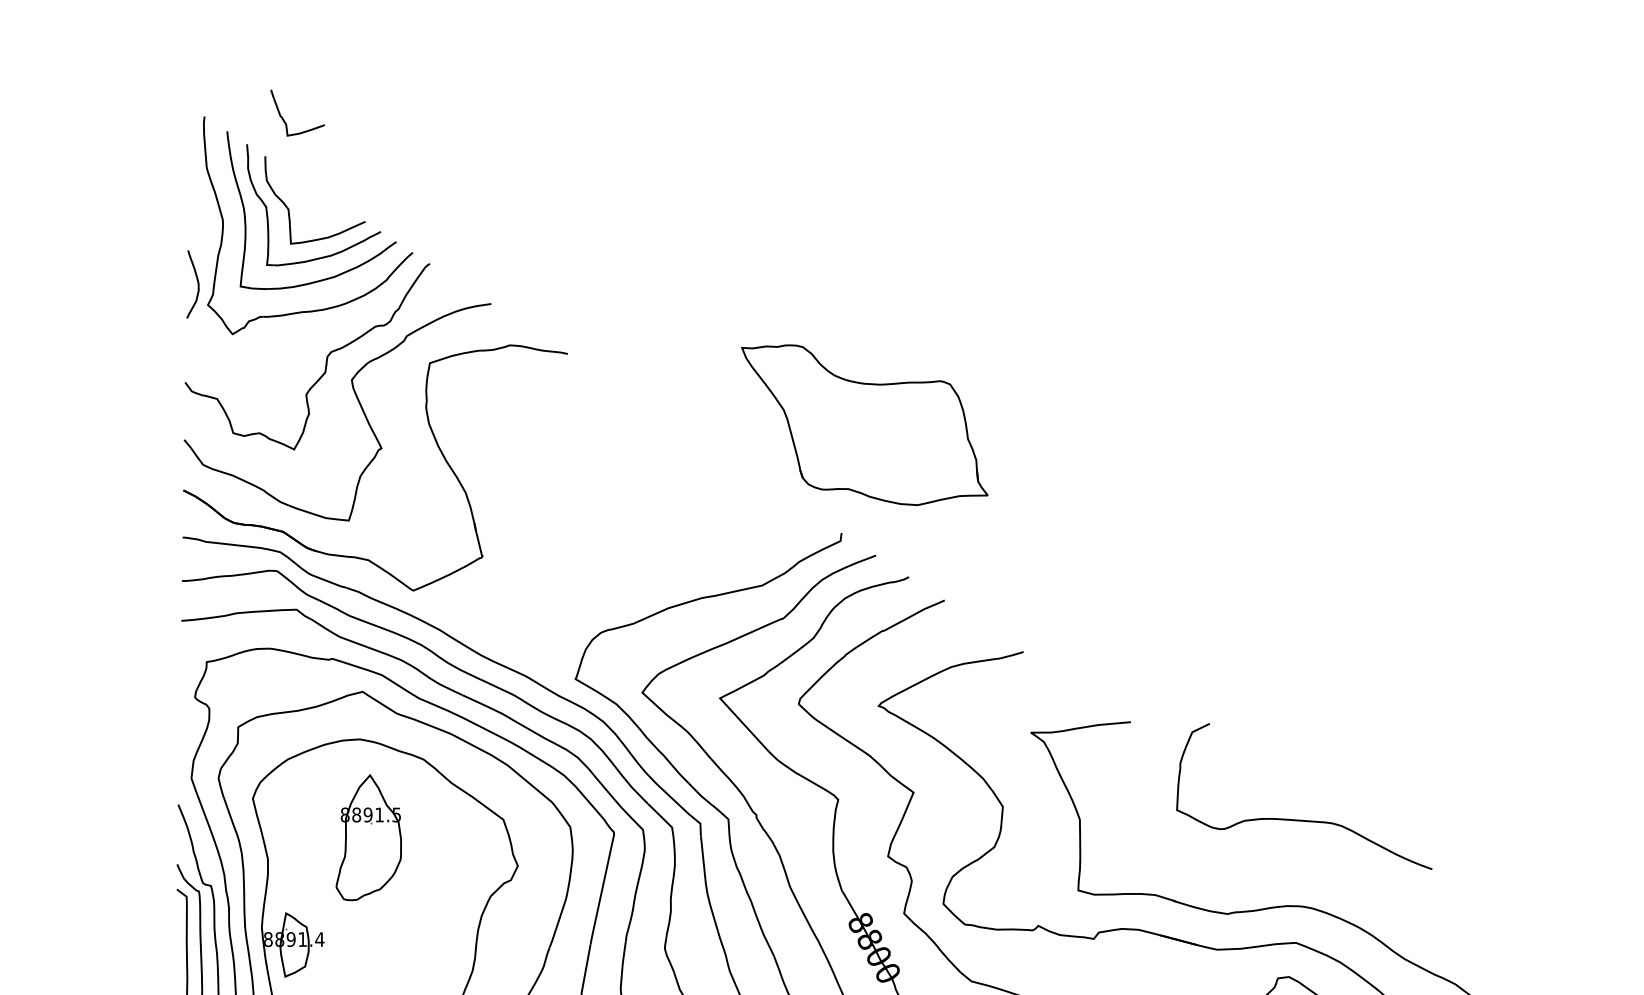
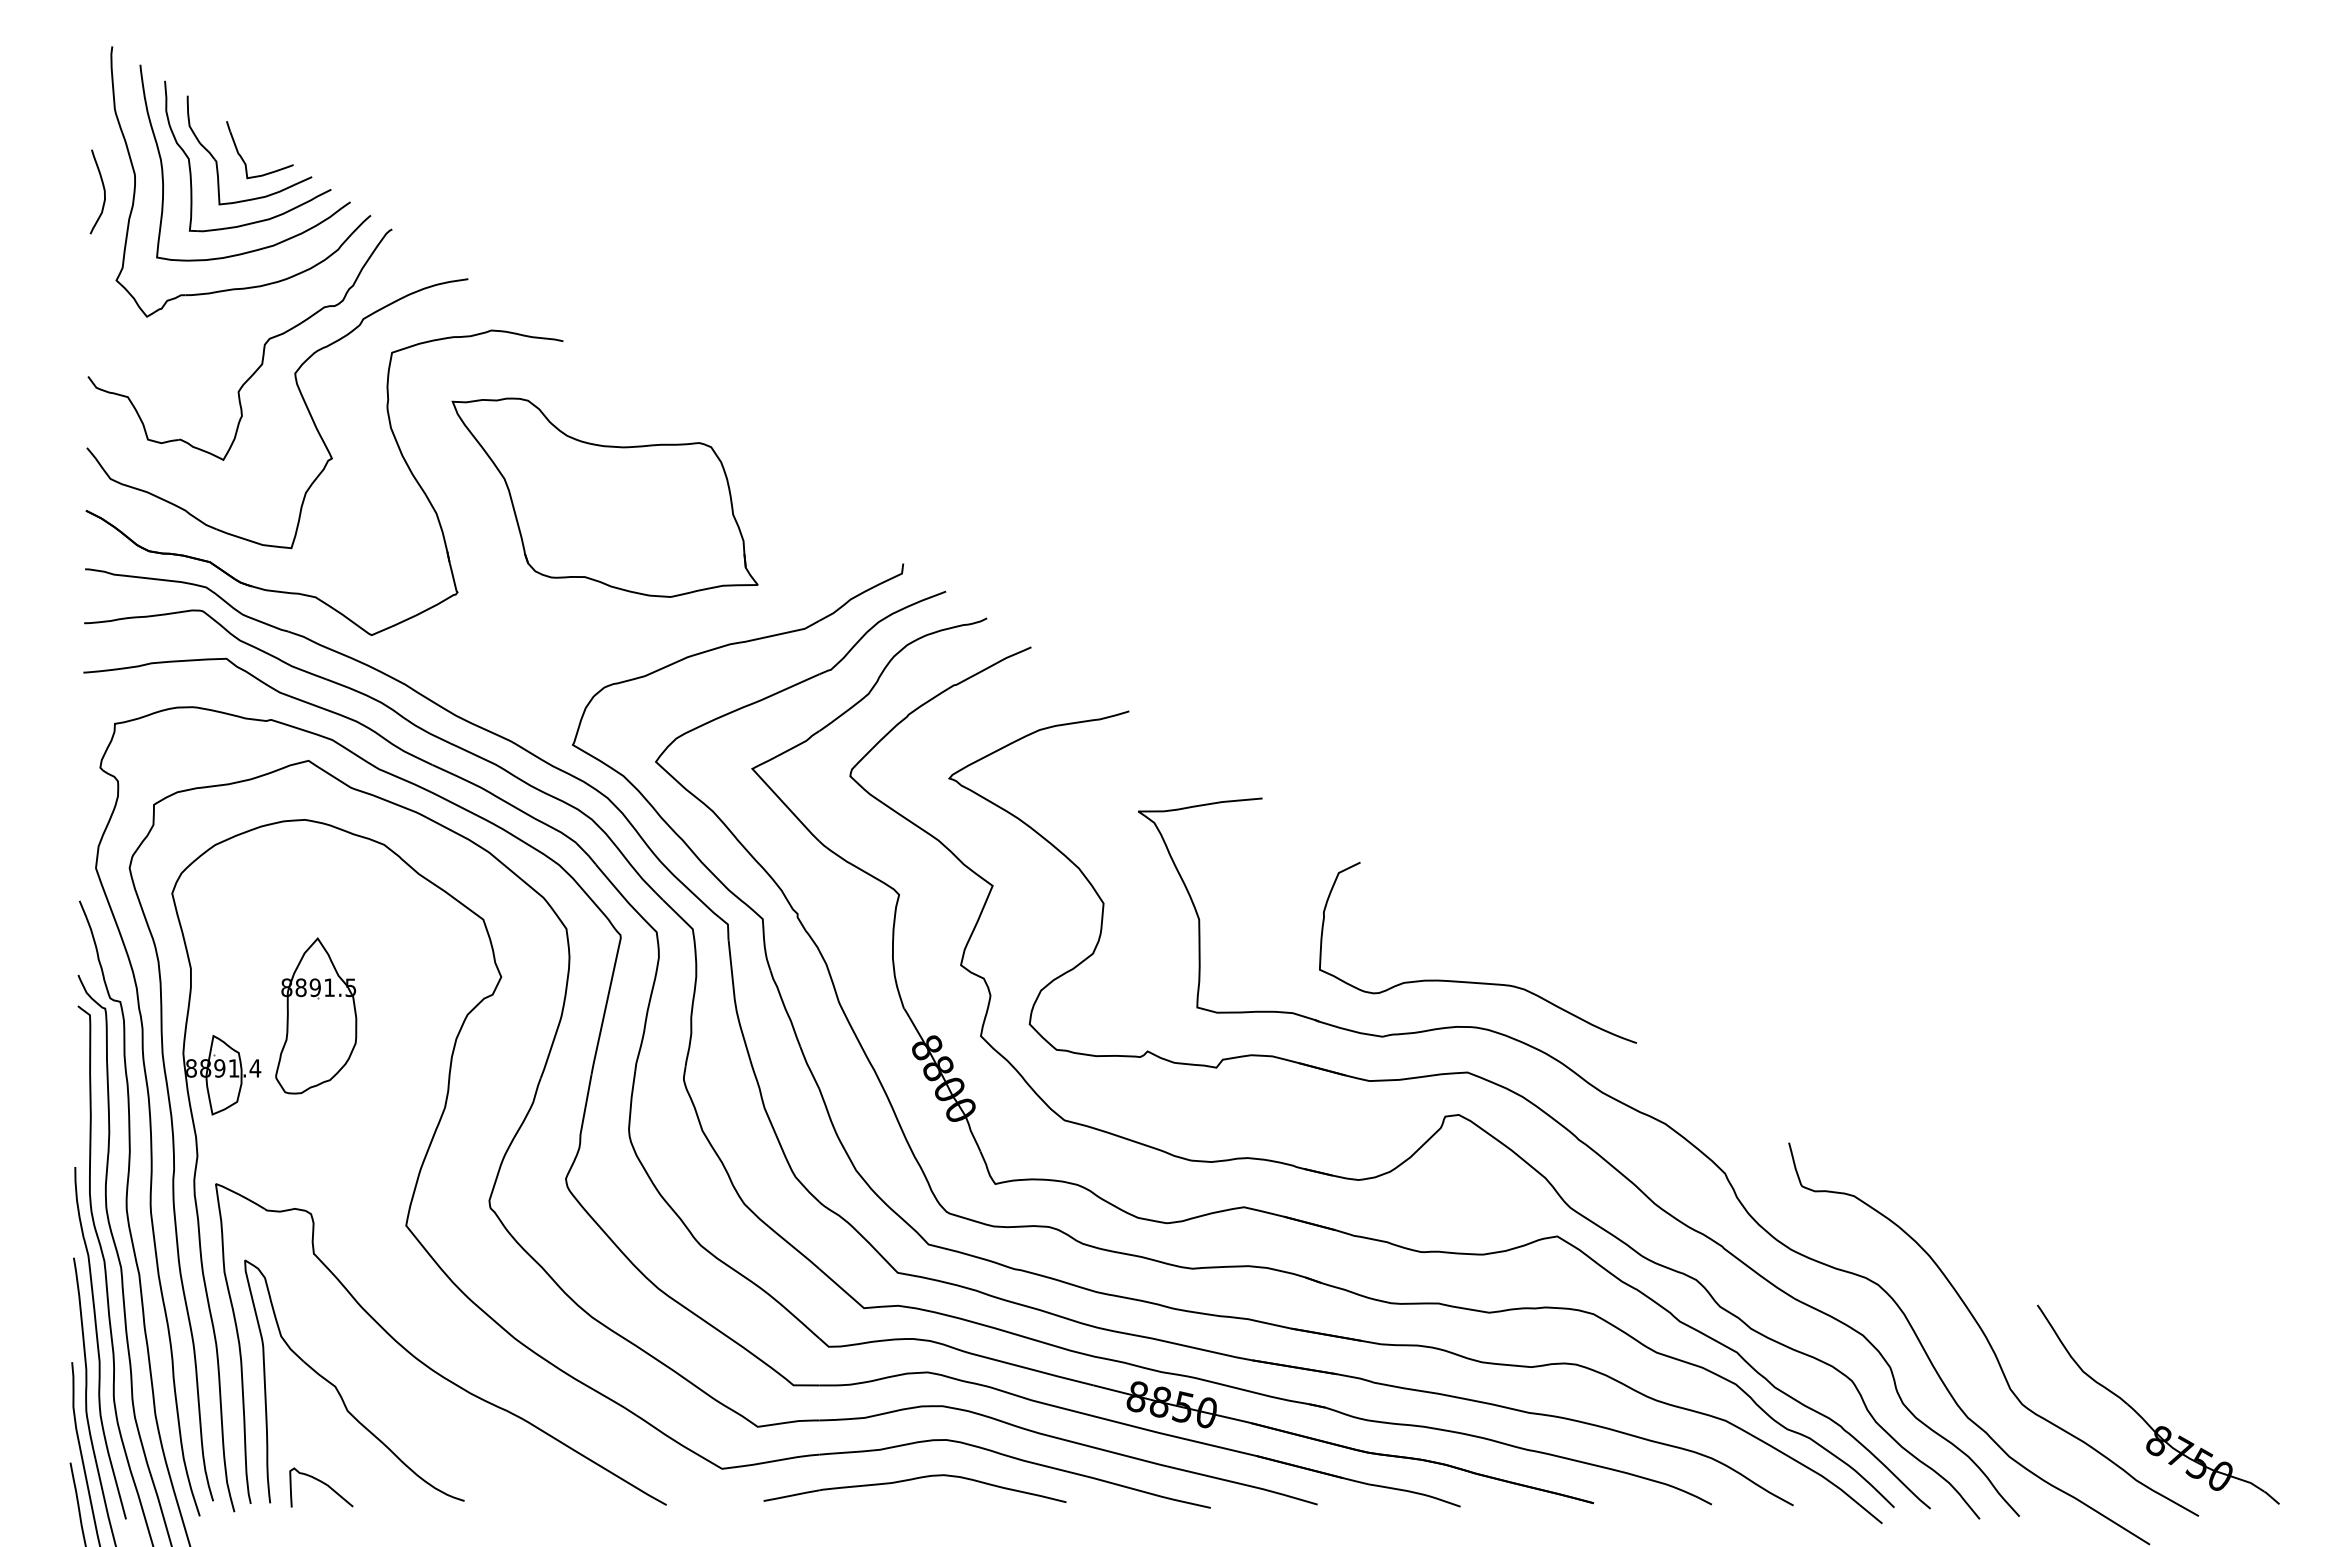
part: (285, 121) -> (244, 160), moved
curve: (197, 284) -> (103, 191), moved
part: (864, 425) -> (604, 497), moved
curve: (1300, 819) -> (1473, 981), moved
part: (369, 837) -> (316, 1015), moved

